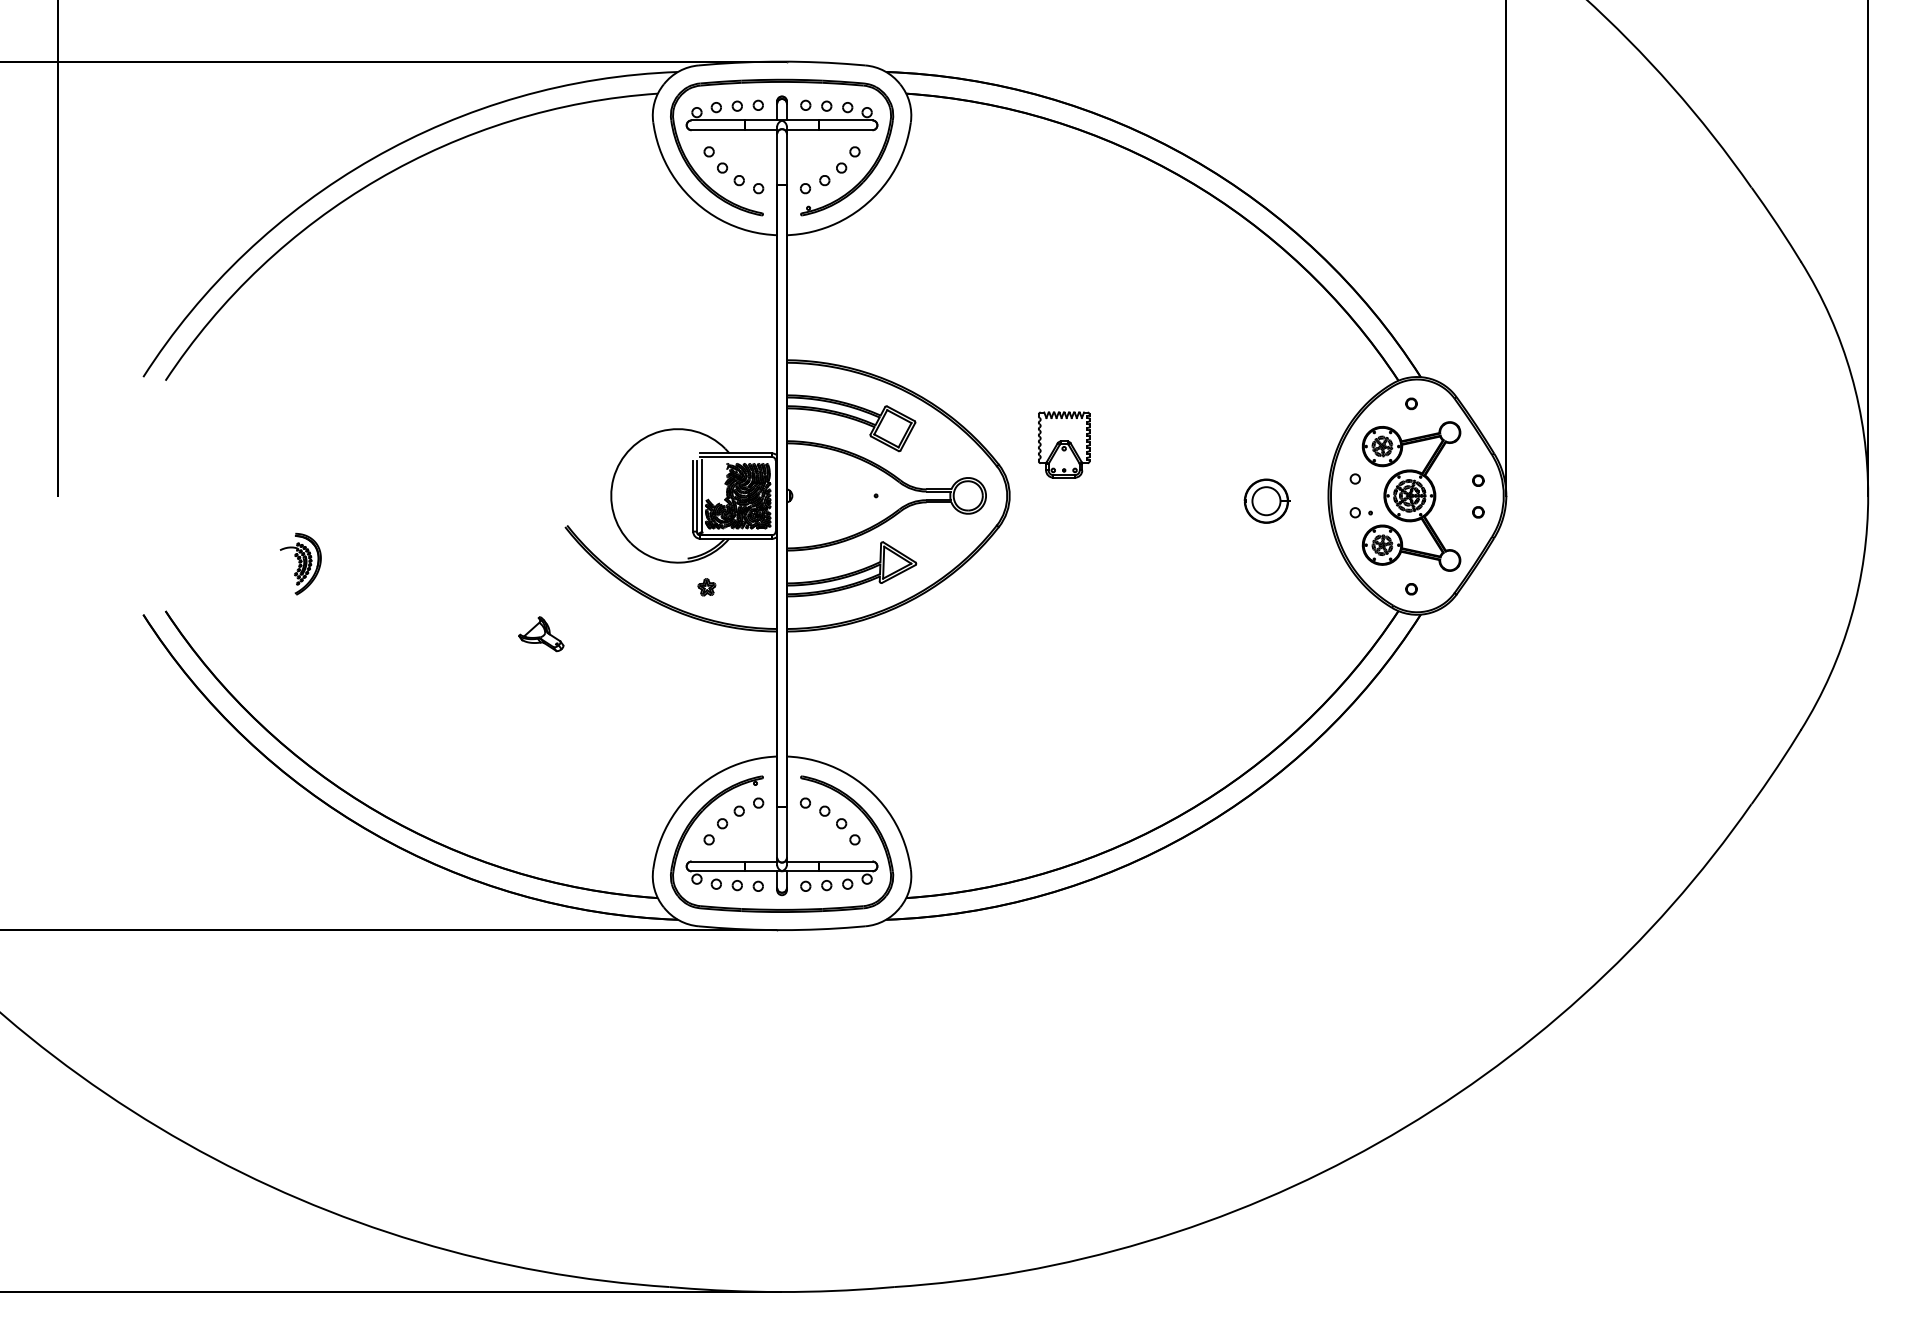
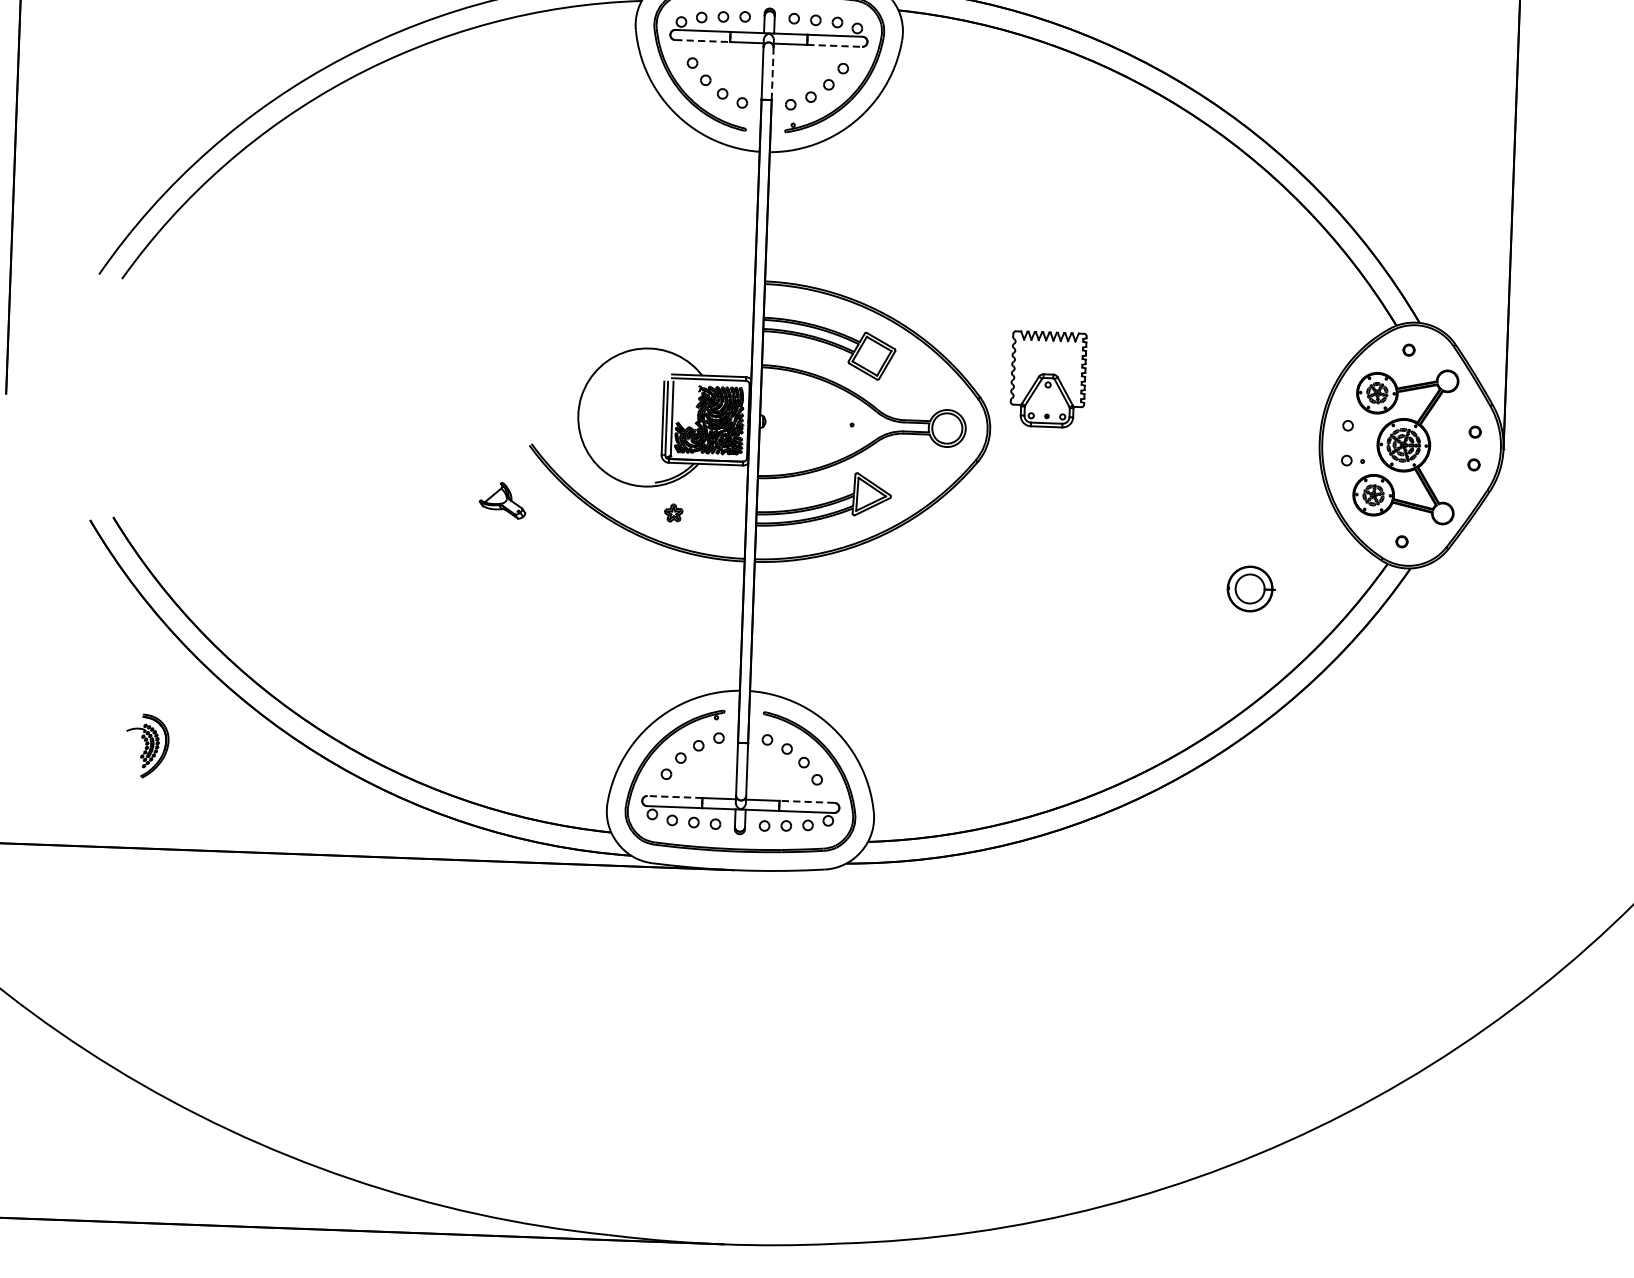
line: (718, 130) -> (703, 41), solid -> dashed
line: (845, 130) -> (834, 46), solid -> dashed
line: (786, 158) -> (772, 72), solid -> dashed
part: (1064, 444) -> (1048, 379), size x1.4
part: (1266, 500) -> (1250, 588), moved
part: (300, 563) -> (147, 745), moved
part: (541, 634) -> (502, 500), moved
line: (718, 861) -> (675, 796), solid -> dashed
line: (845, 861) -> (806, 801), solid -> dashed

